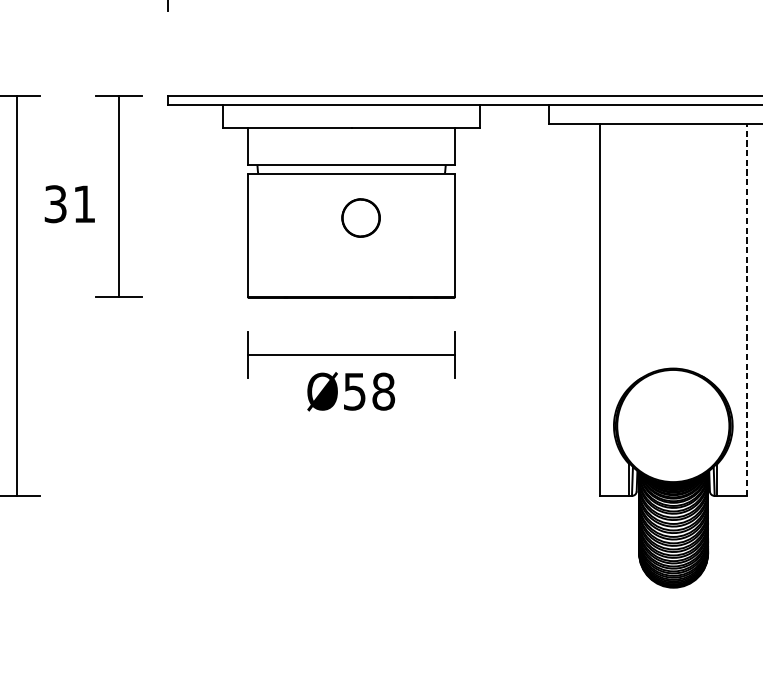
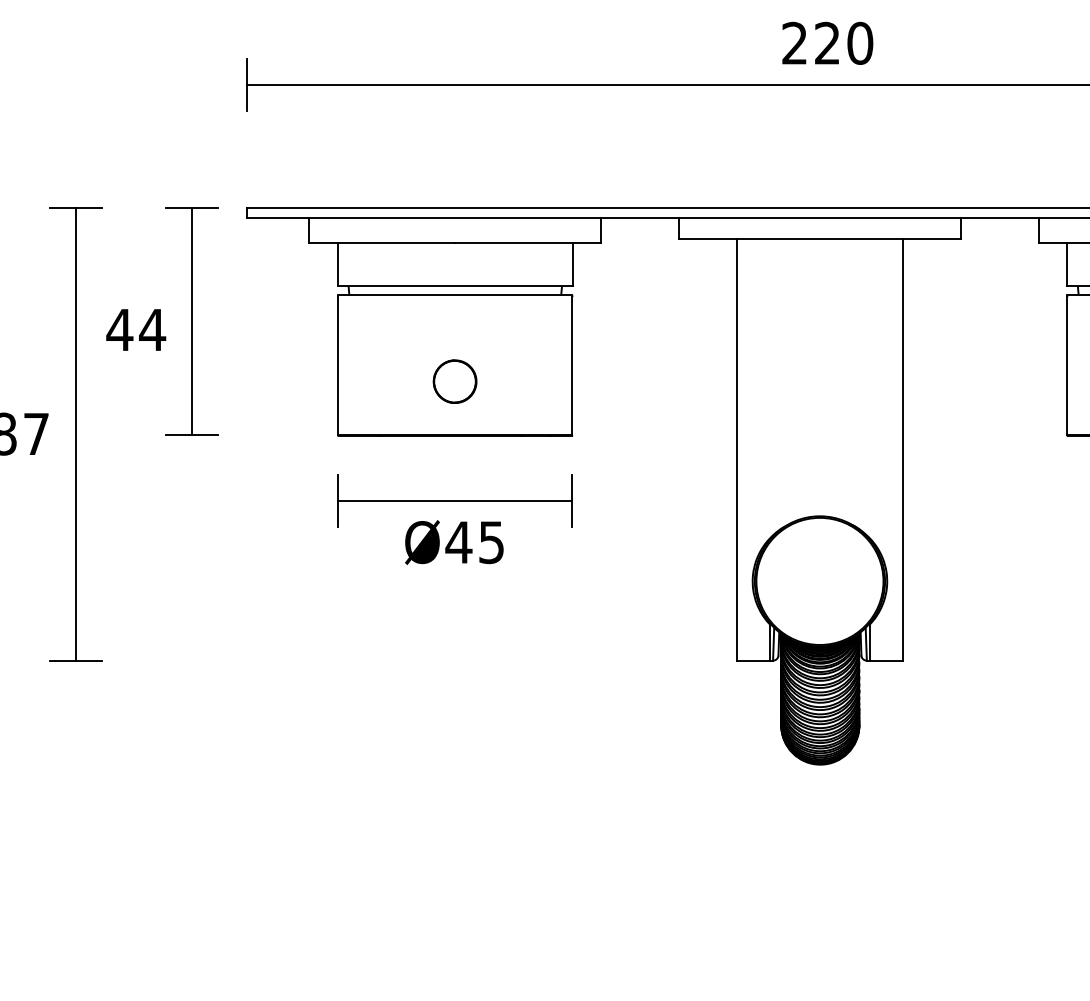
text: (70, 203) -> (136, 329), 31 -> 44
part: (360, 217) -> (454, 381), moved
line: (747, 309) -> (903, 449), dashed -> solid
text: (368, 391) -> (474, 542), Ø58 -> Ø45

